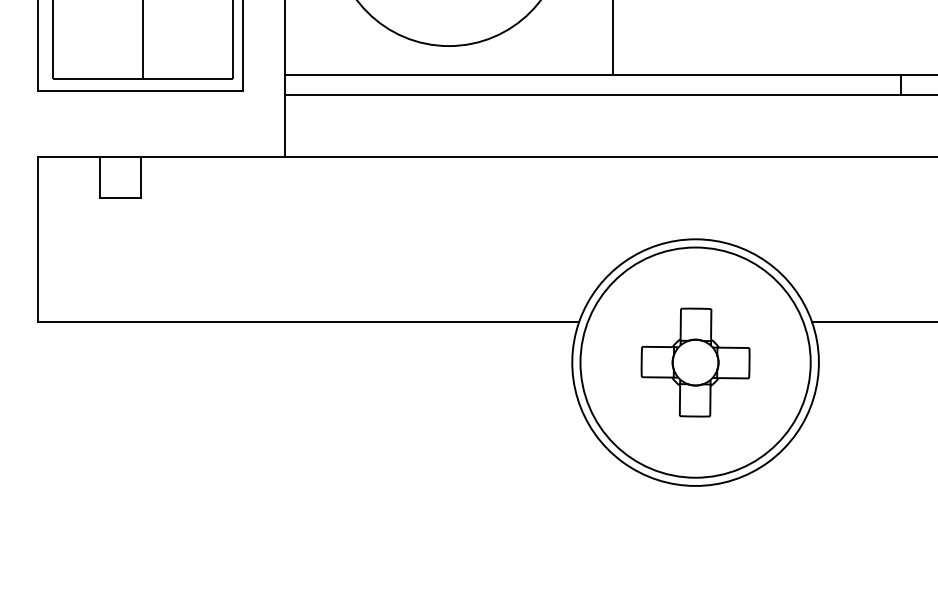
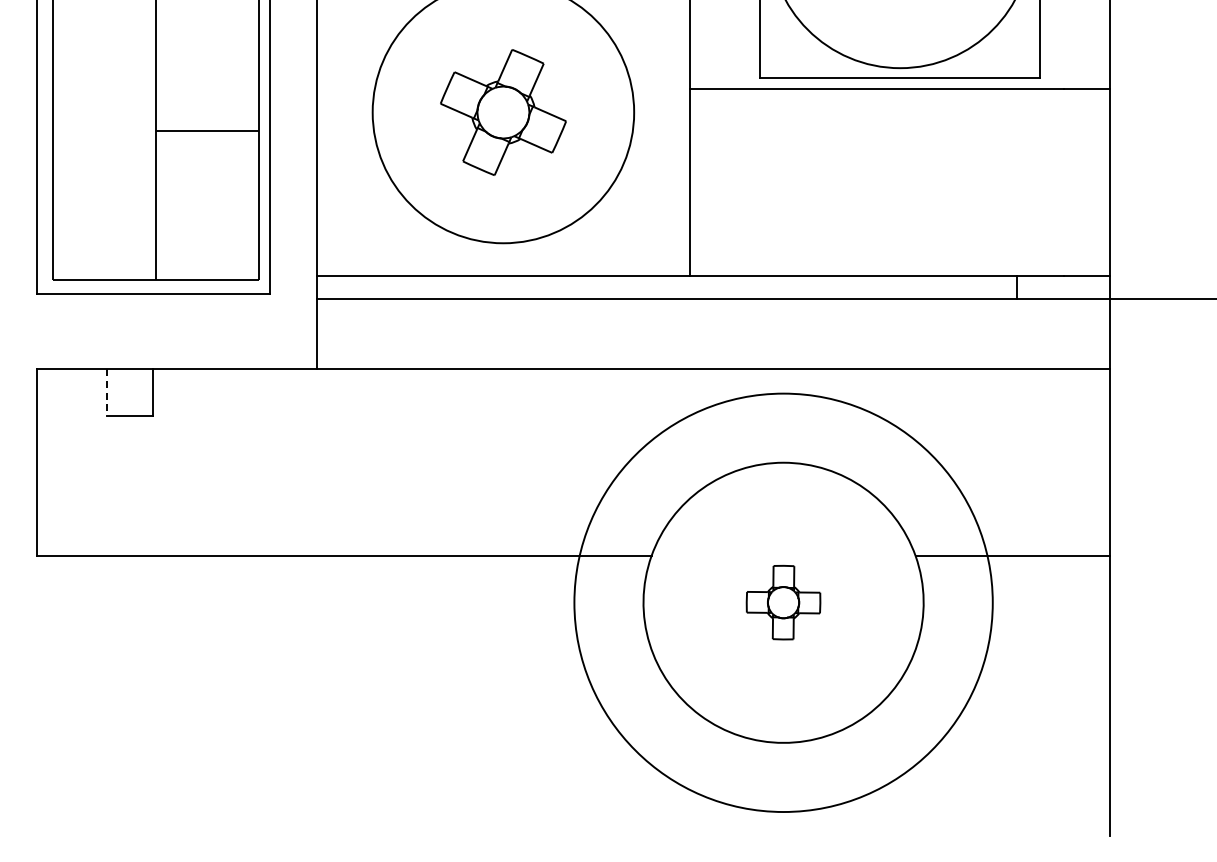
line: (99, 178) -> (106, 393), solid -> dashed
circle: (695, 362) -> (783, 602), size x1.6
part: (695, 362) -> (783, 602), size x0.6

